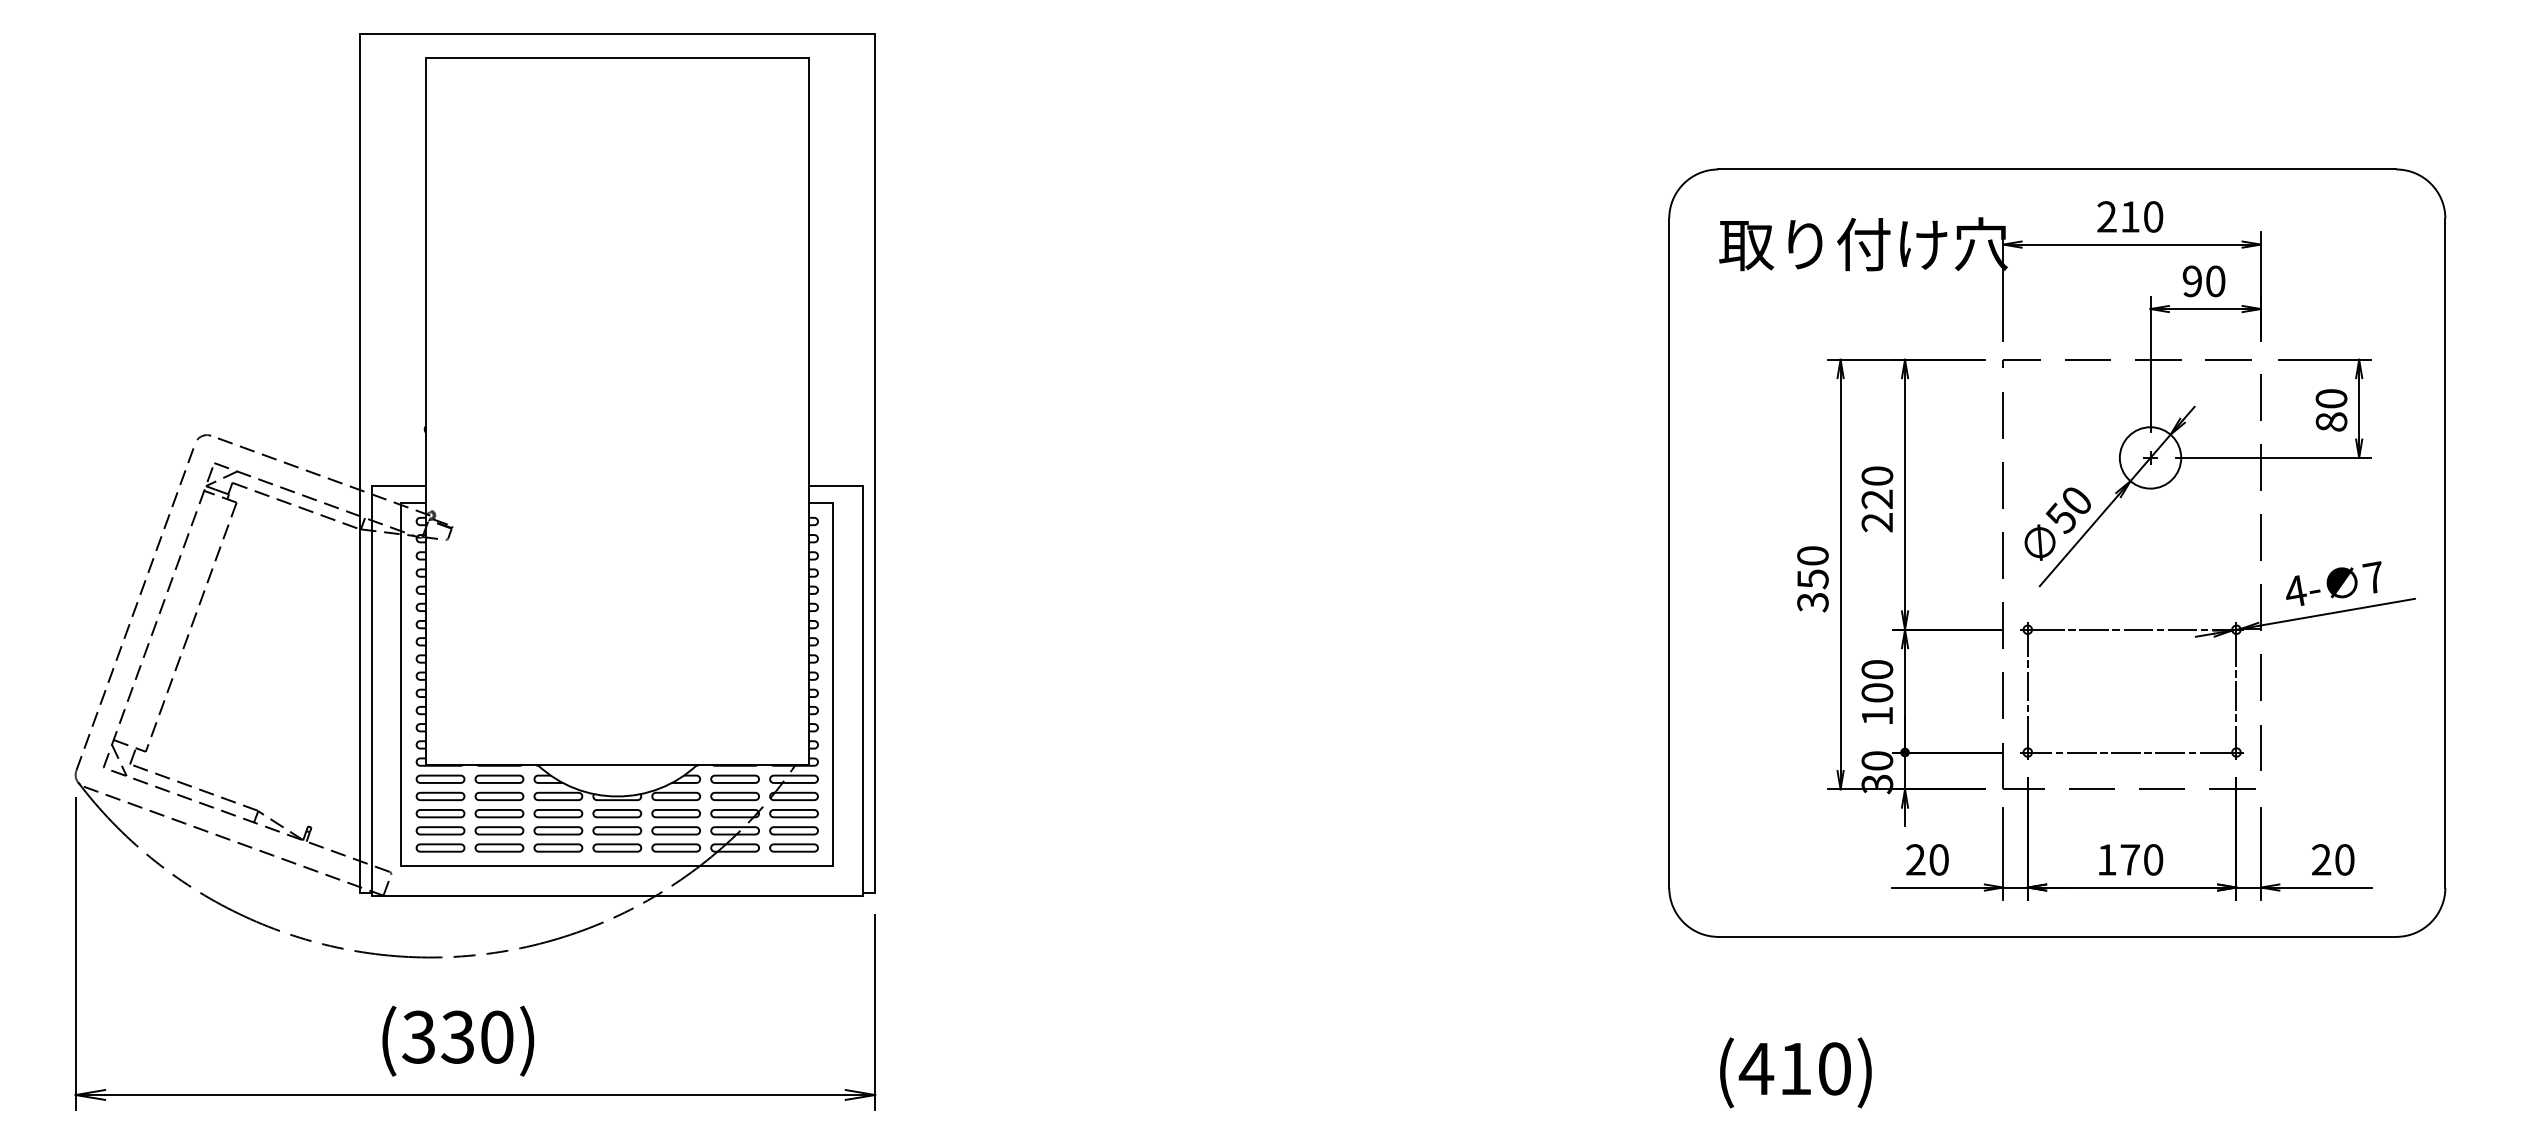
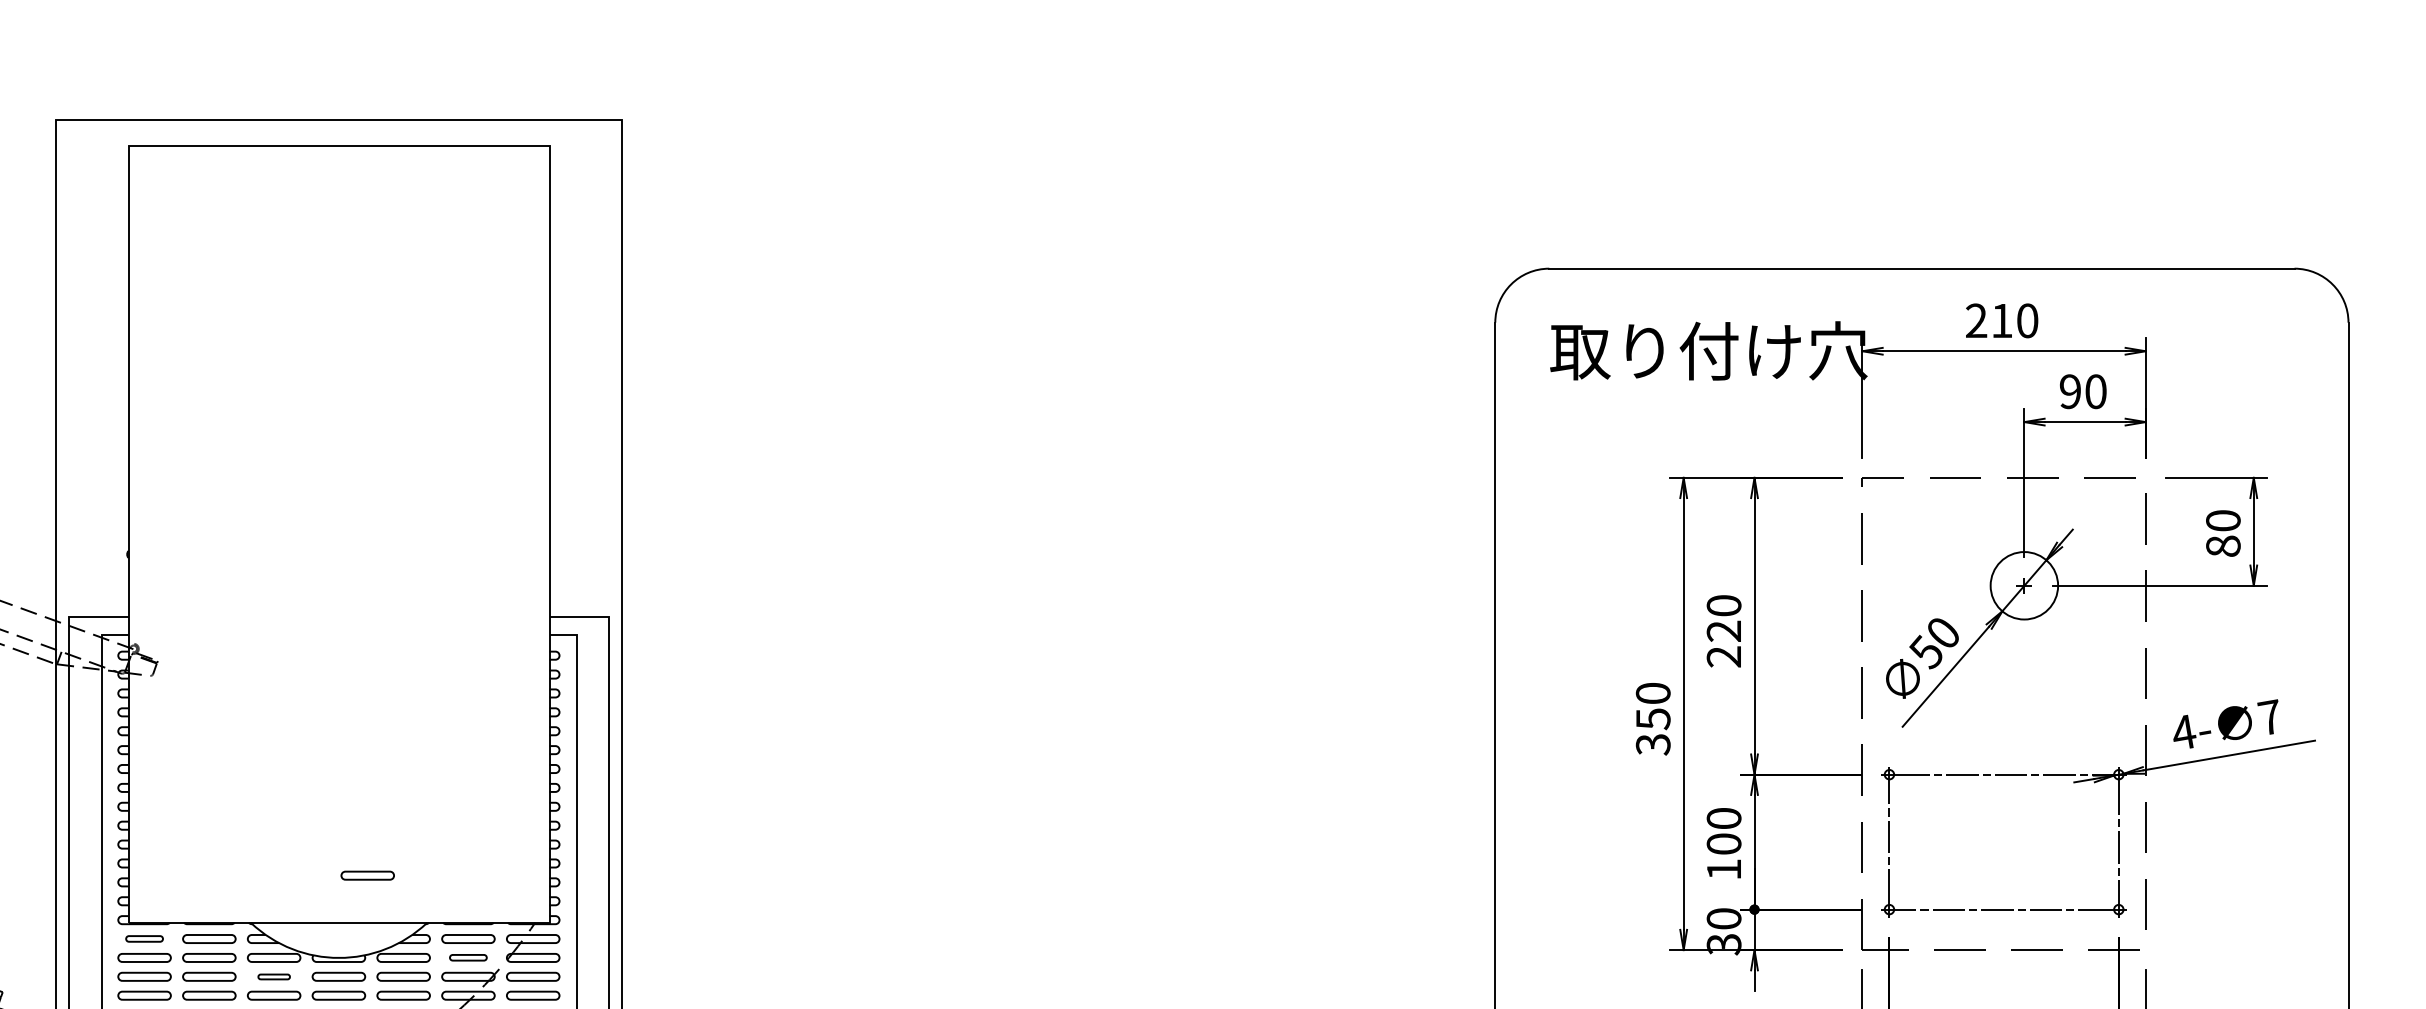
part: (643, 721) -> (367, 875), added
part: (440, 778) -> (144, 938), size x0.7
part: (734, 795) -> (467, 956), size x0.7
part: (558, 813) -> (274, 976), size x0.6

